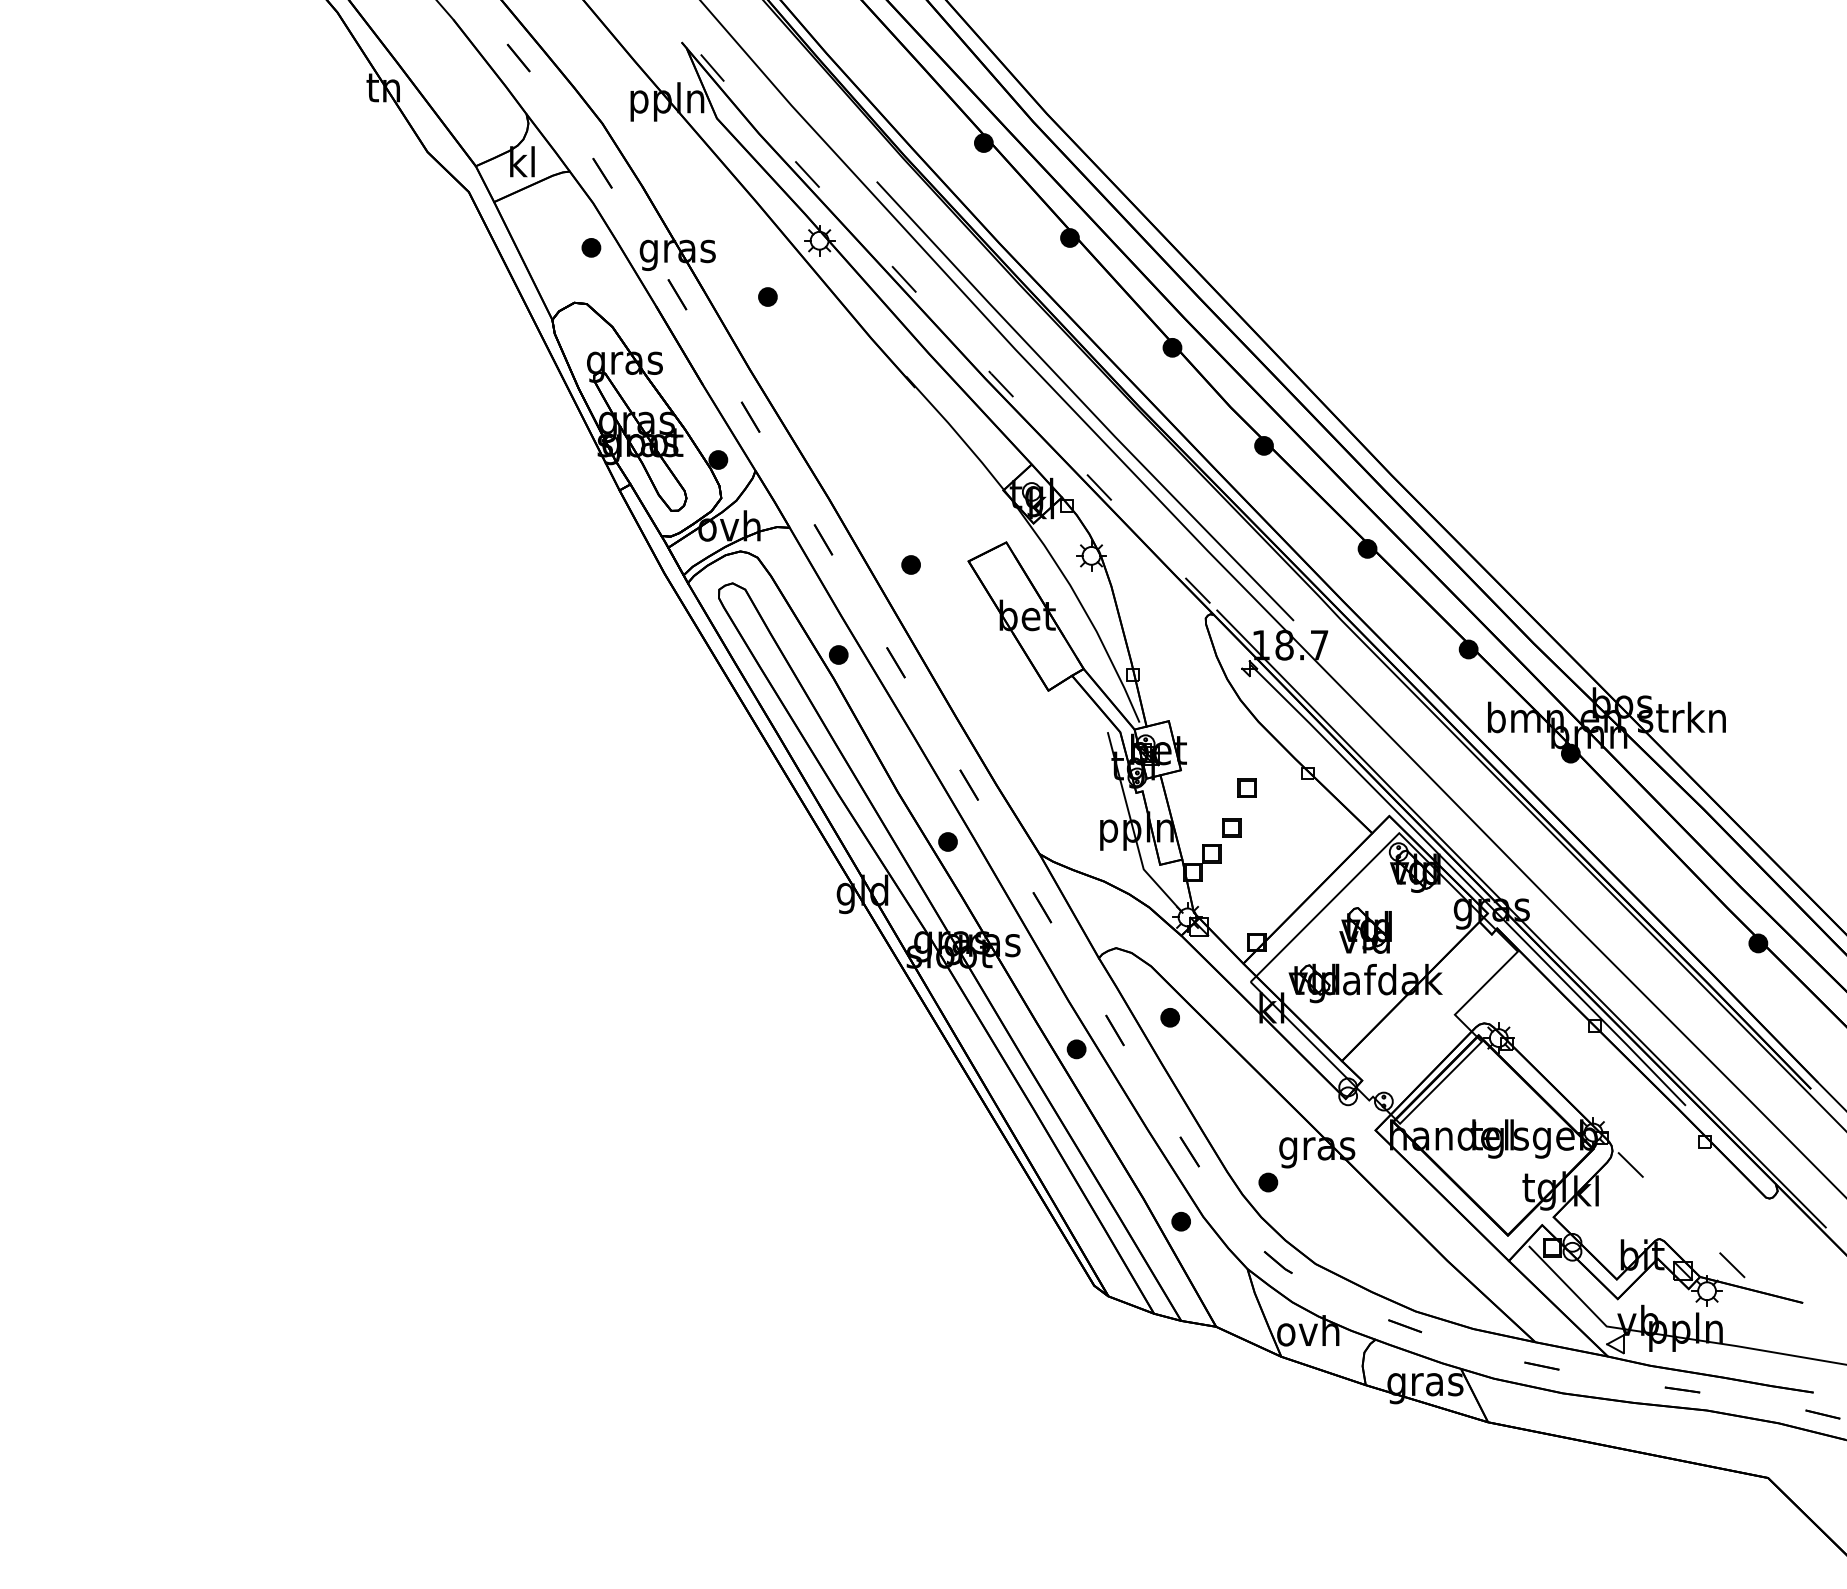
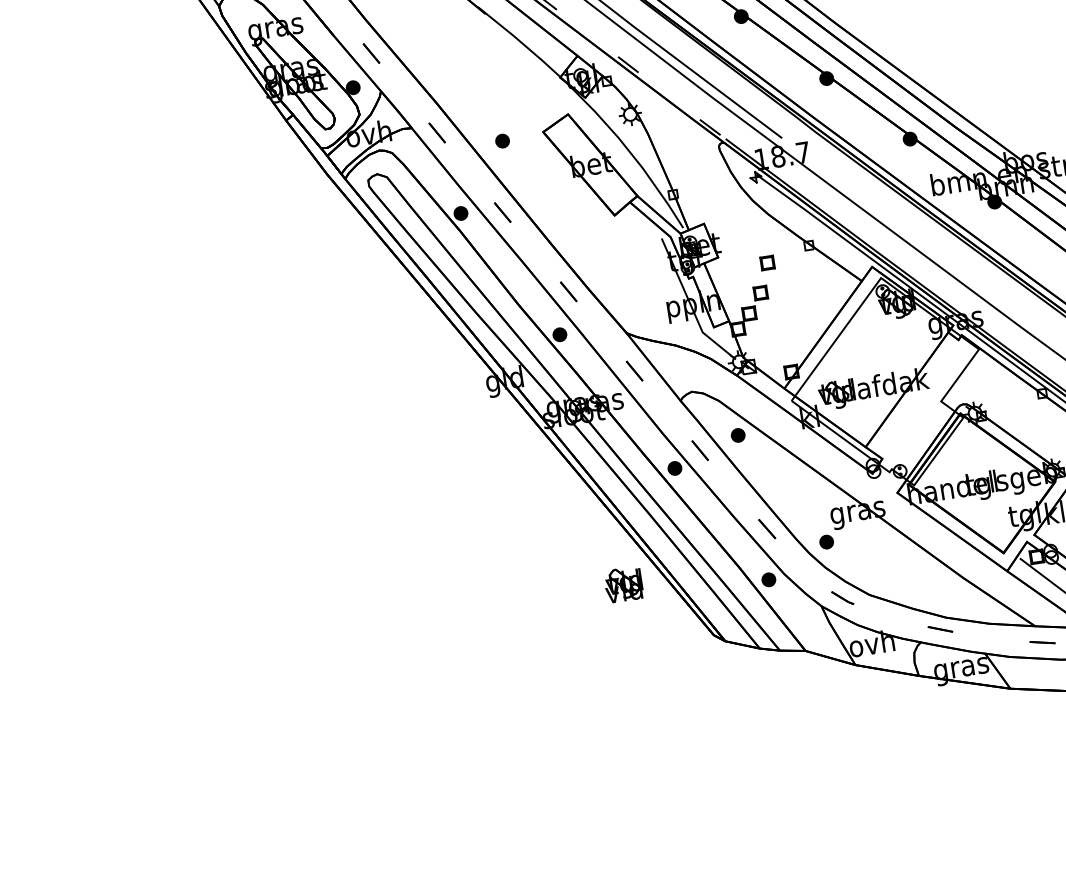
part: (1365, 930) -> (623, 584), moved

